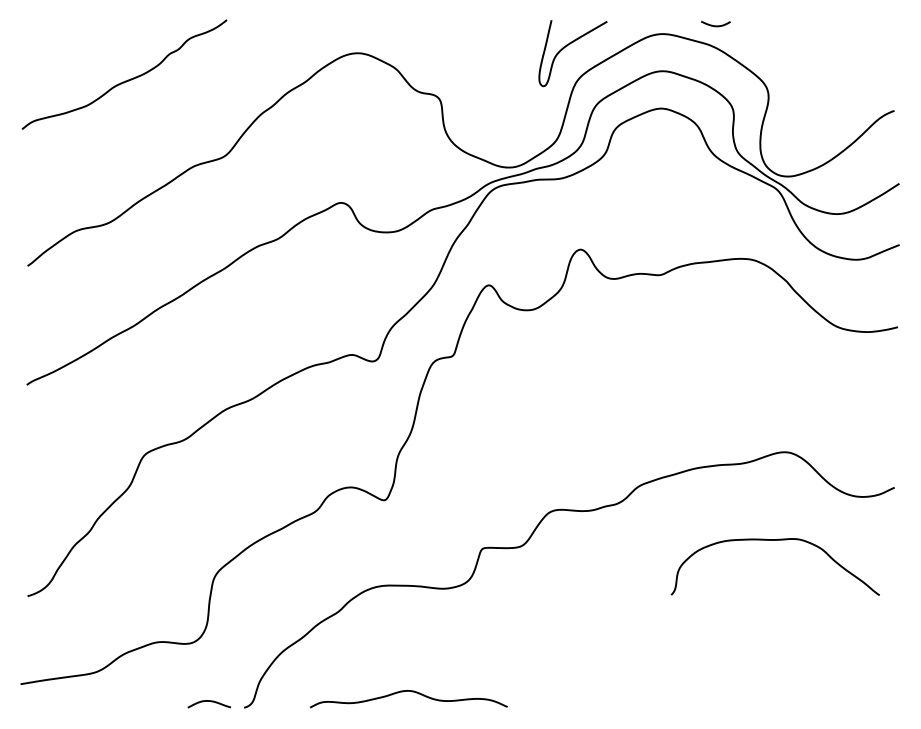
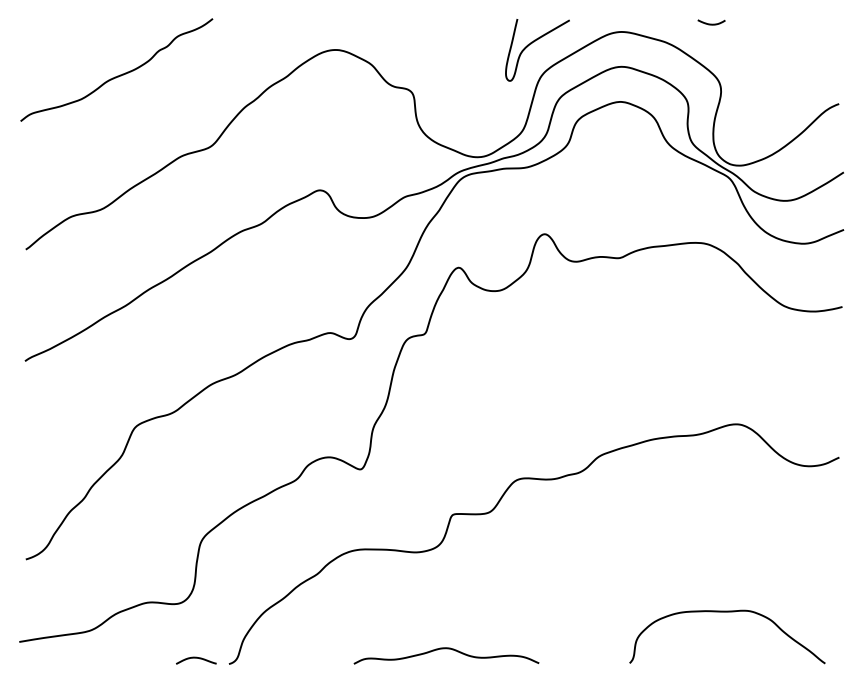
curve: (715, 25) -> (711, 23), moved
curve: (775, 540) -> (727, 612), moved
curve: (408, 692) -> (446, 649), moved

